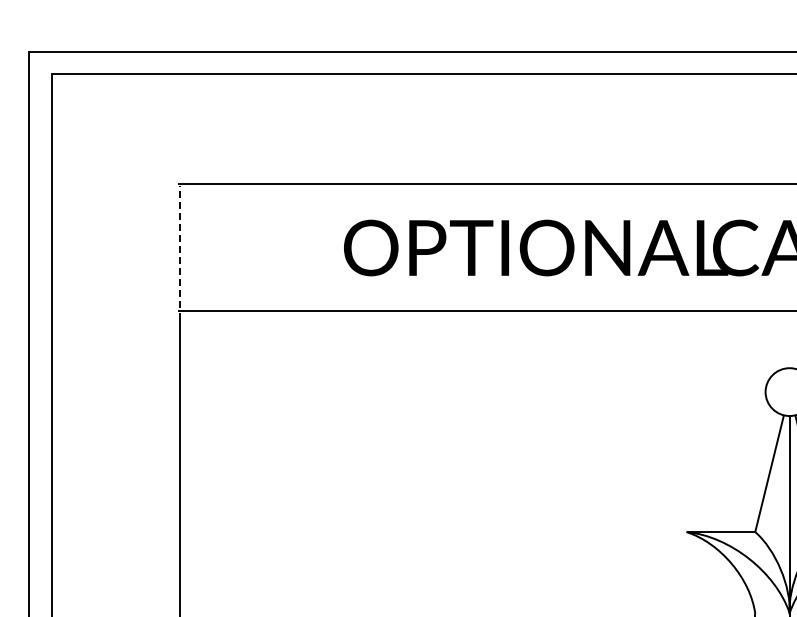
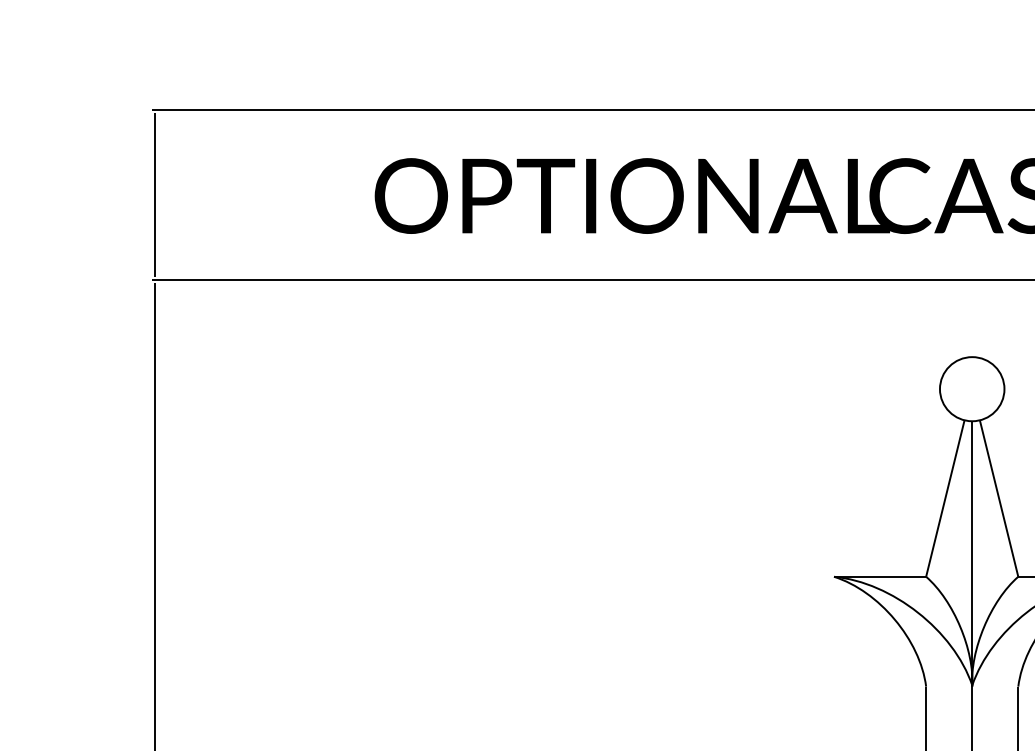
line: (180, 246) -> (155, 194), dashed -> solid

